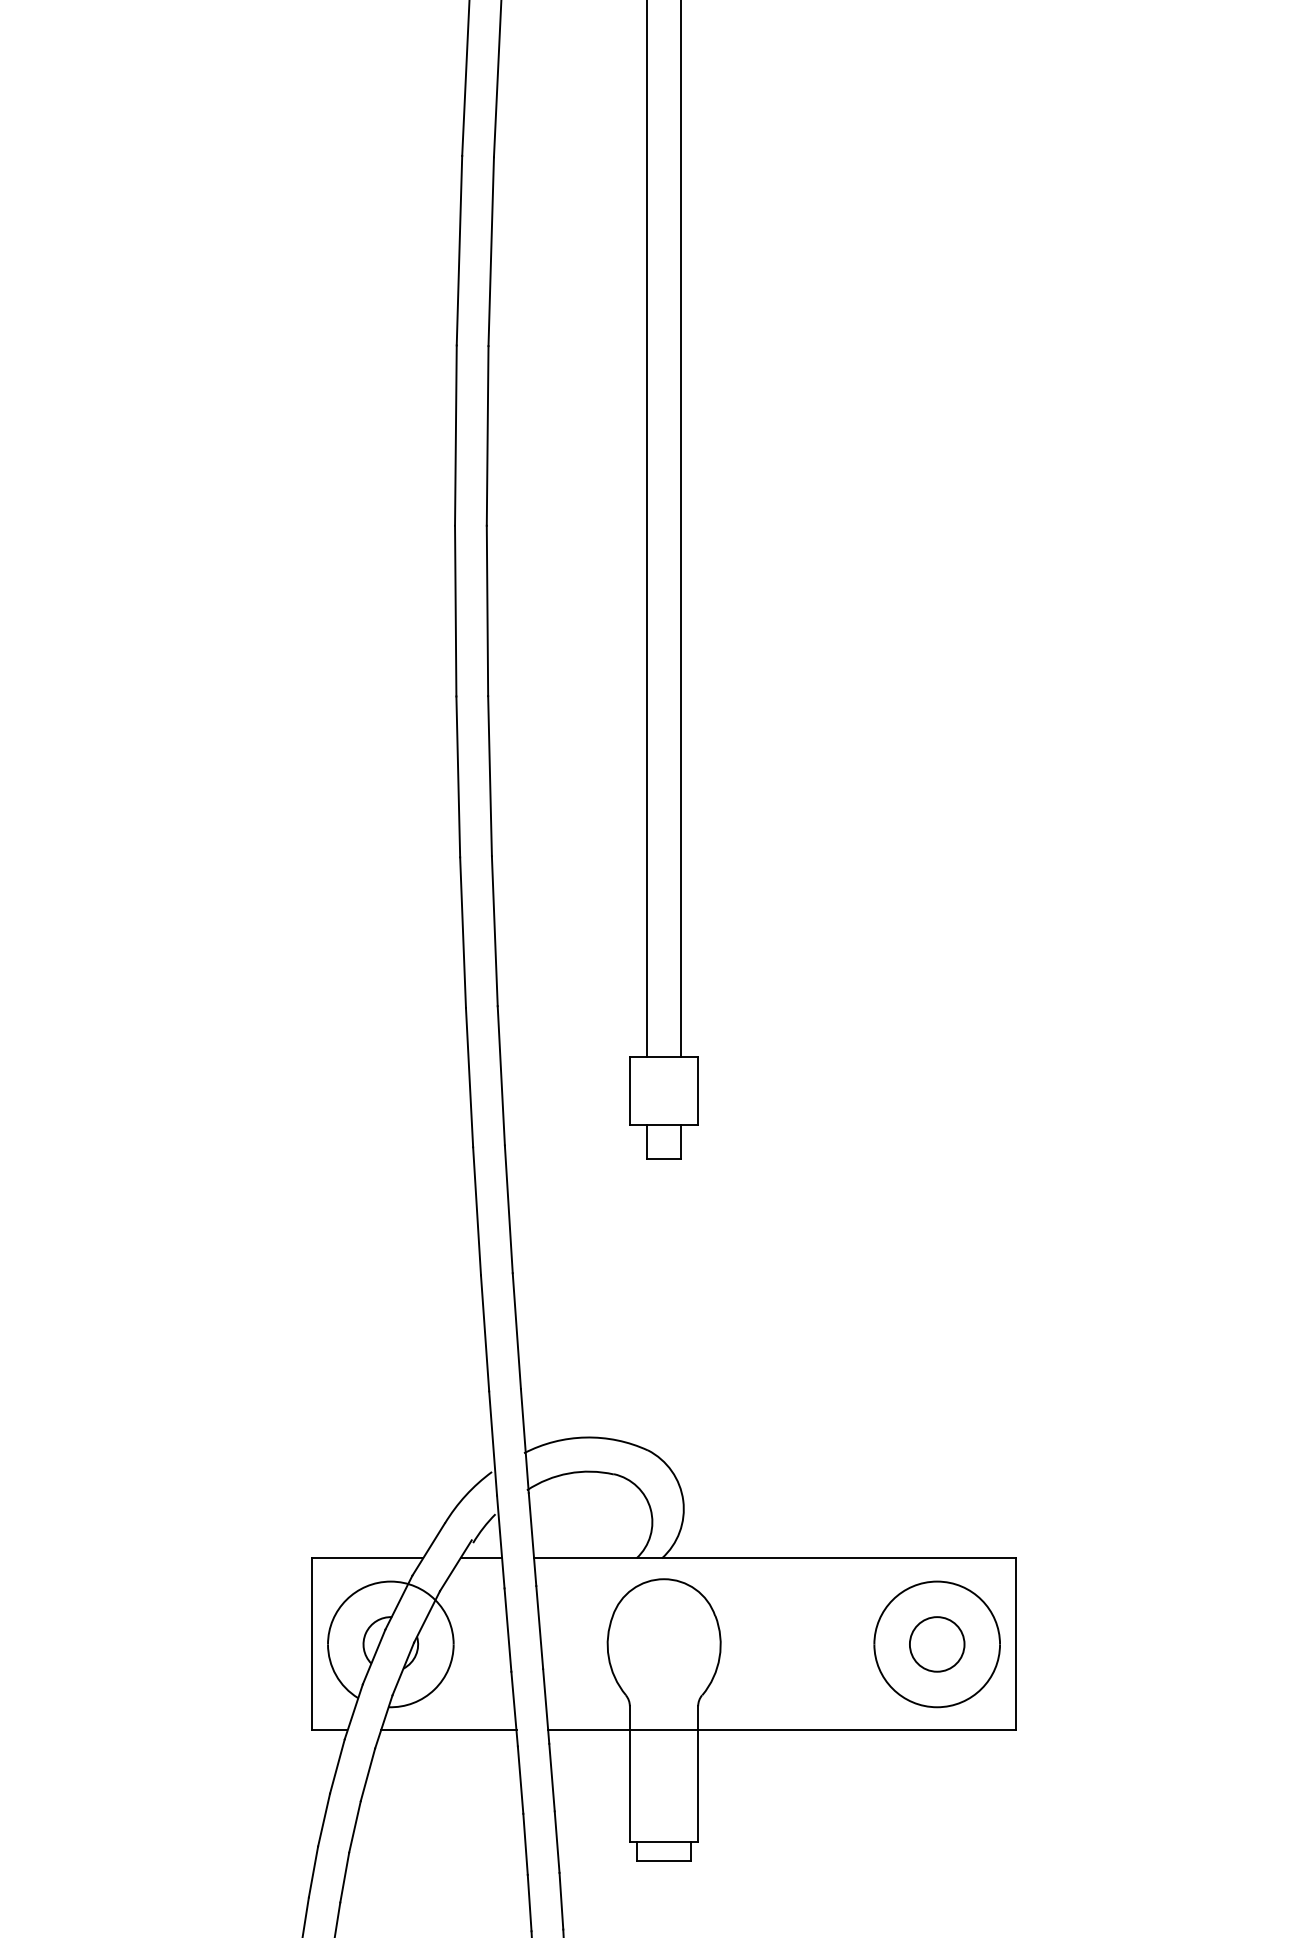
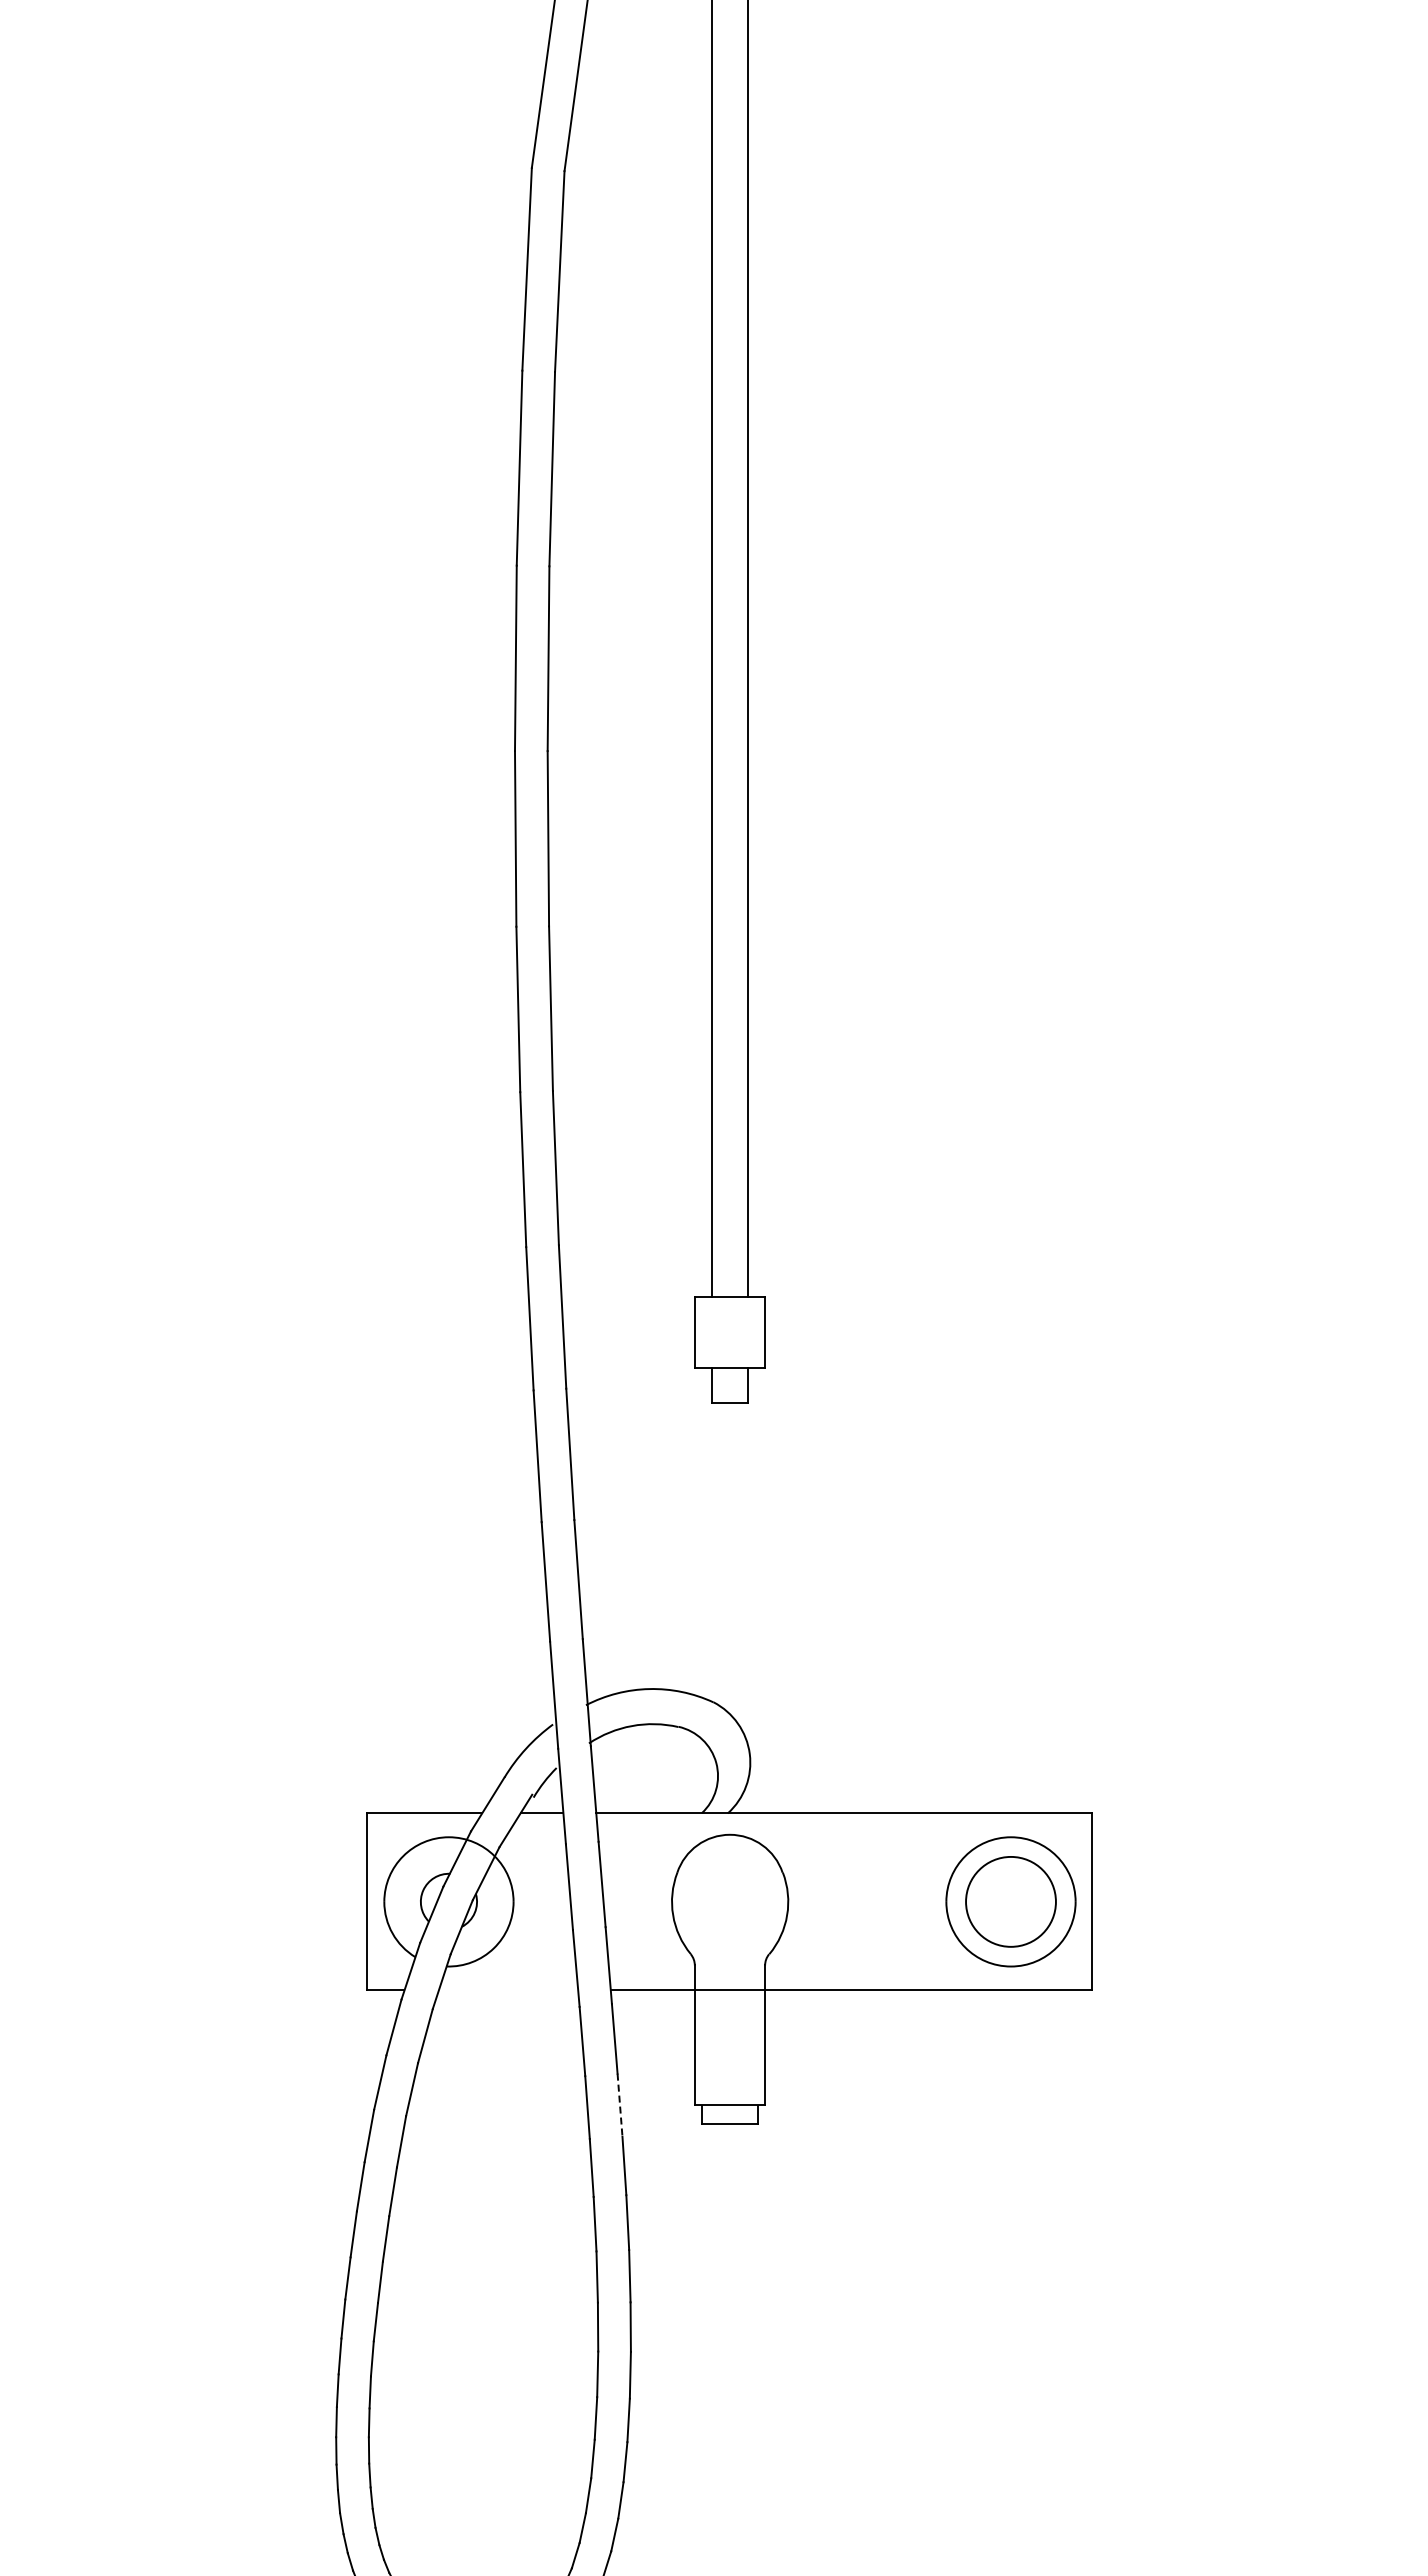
circle: (936, 1644) -> (1010, 1901), size x1.6
line: (448, 1730) -> (508, 1990), removed
line: (557, 1842) -> (620, 2105), solid -> dashed

